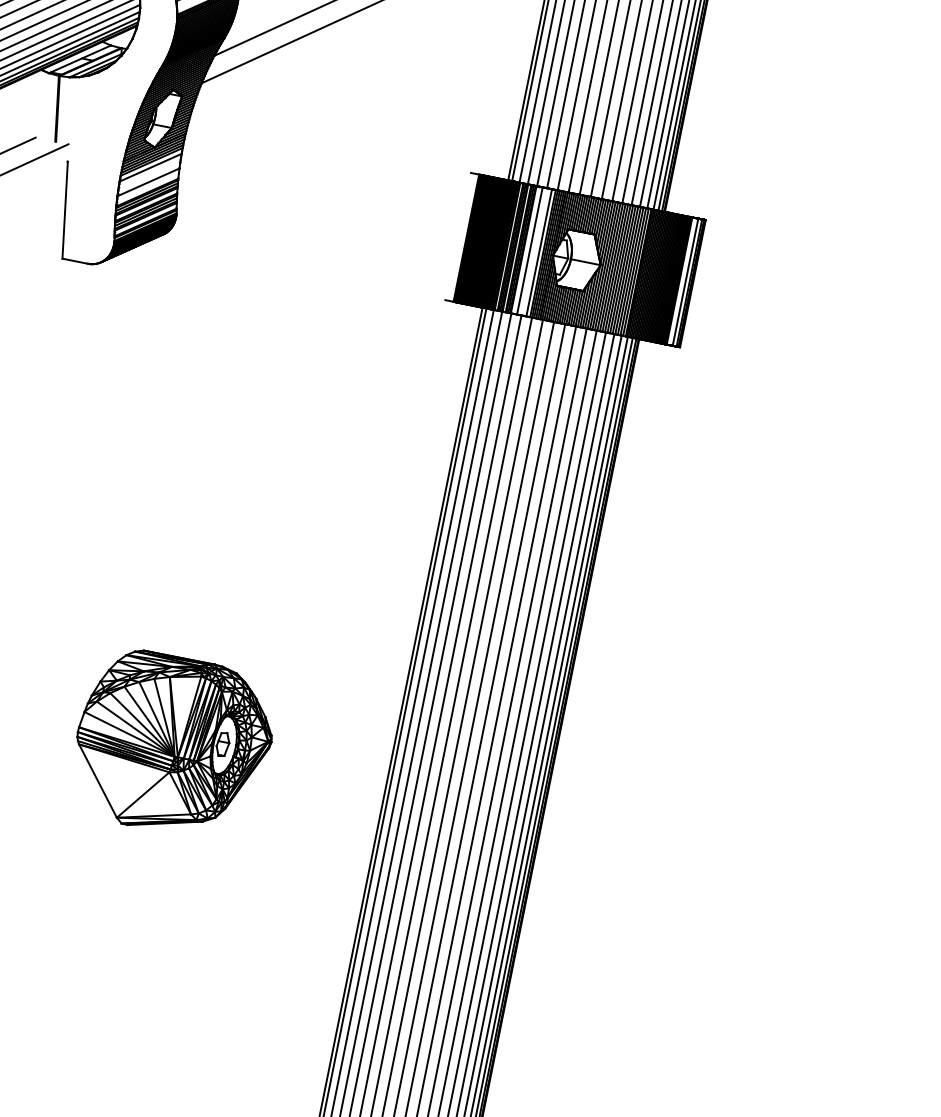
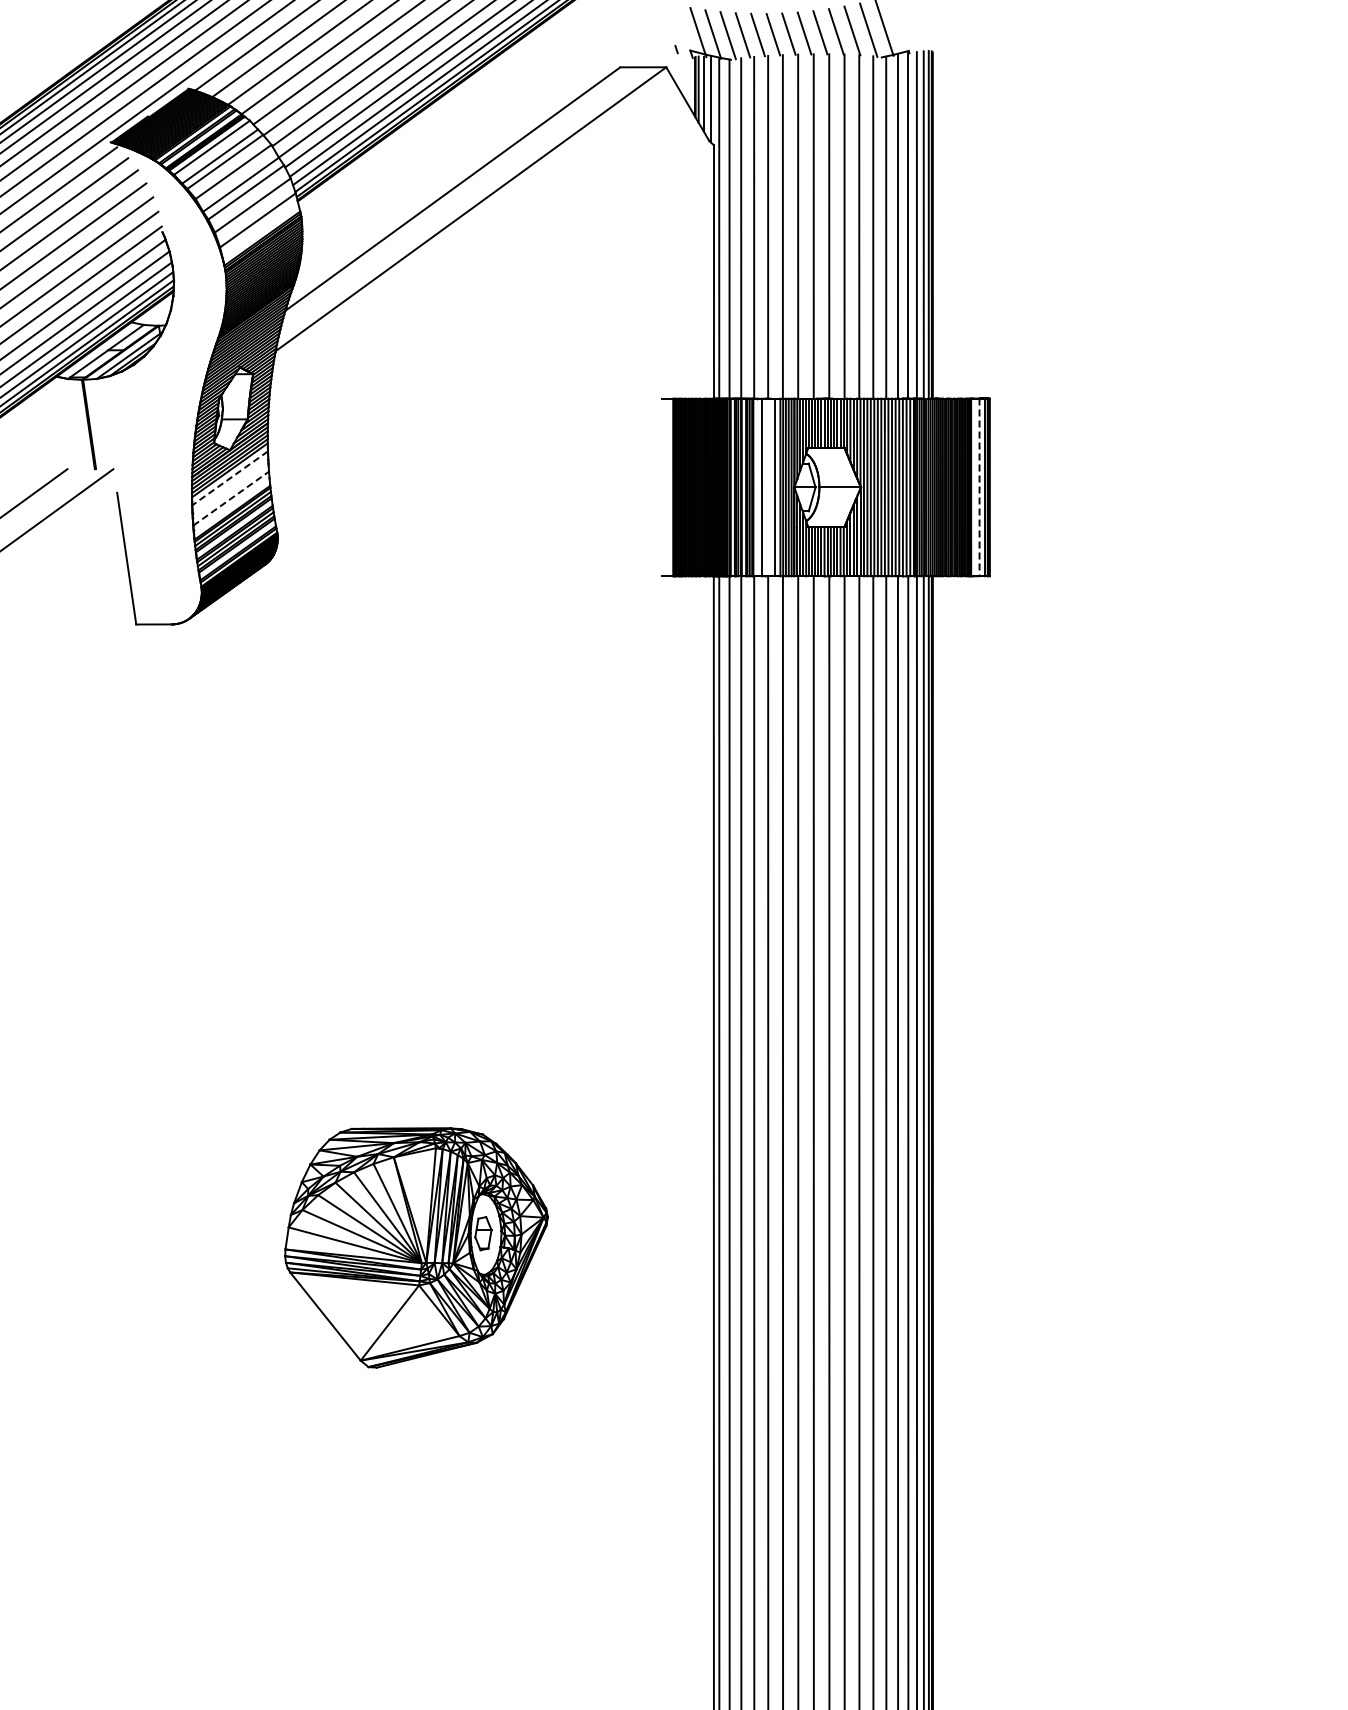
line: (150, 167) -> (230, 478), solid -> dashed
line: (148, 182) -> (231, 498), solid -> dashed
line: (685, 282) -> (979, 487), solid -> dashed

